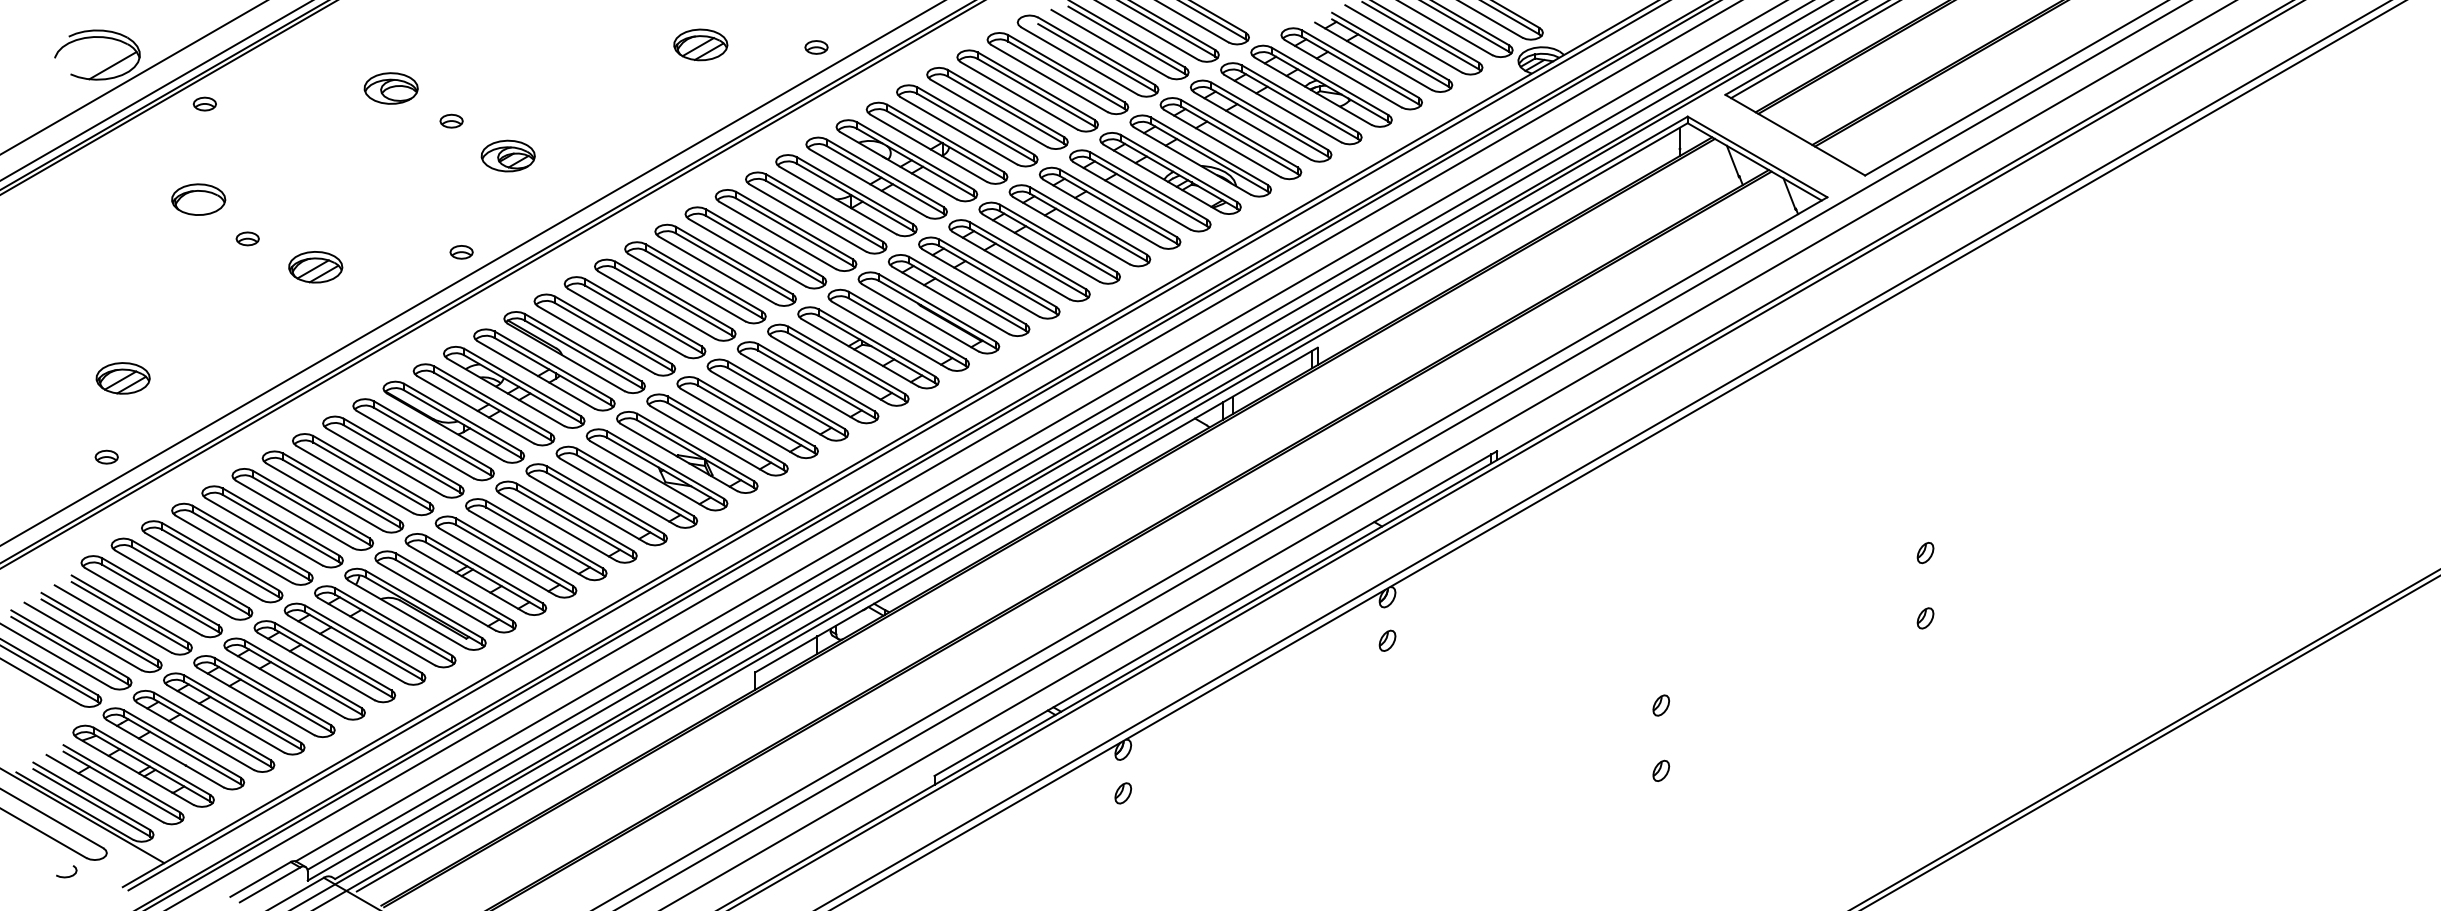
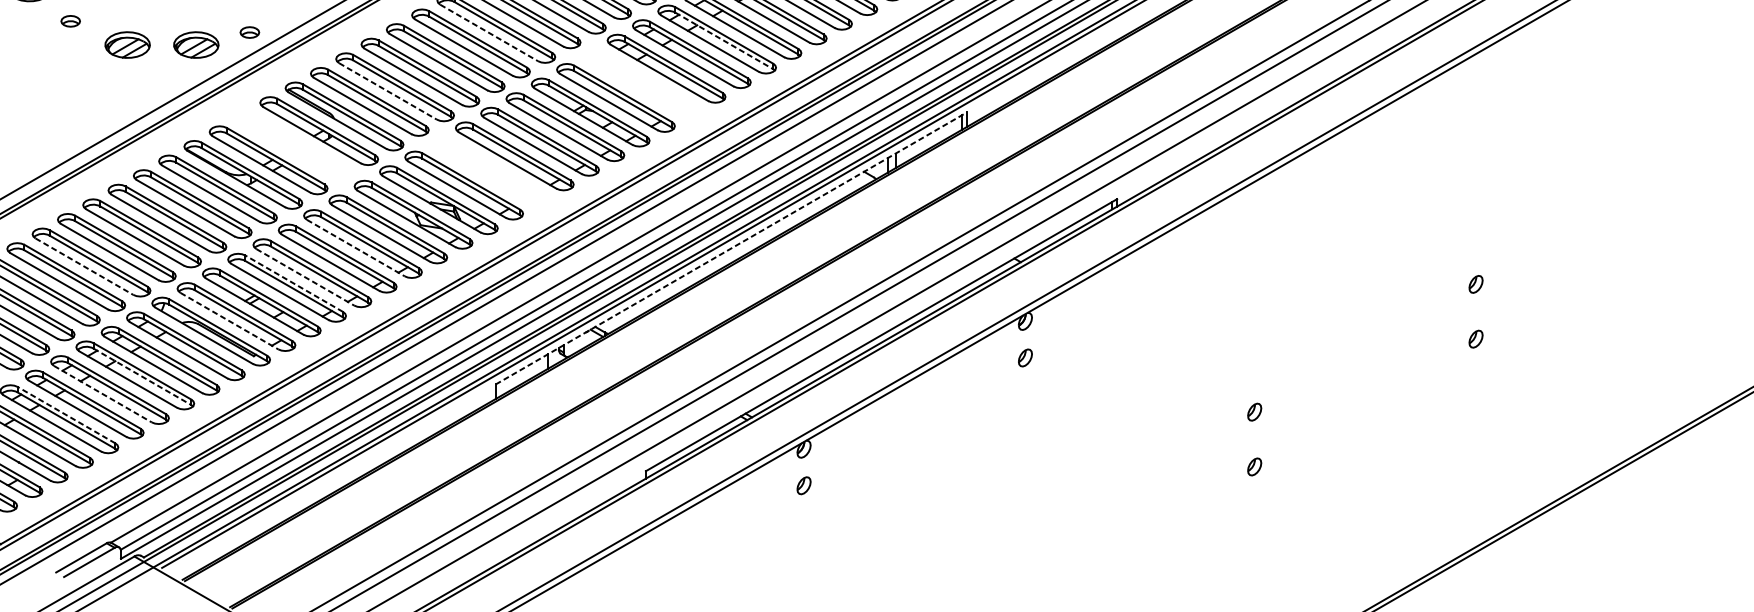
line: (747, 253) -> (489, 33), solid -> dashed
line: (1028, 262) -> (724, 41), solid -> dashed
part: (397, 267) -> (196, 45), added
part: (928, 312) -> (640, 82), removed
line: (627, 322) -> (388, 91), solid -> dashed
part: (514, 387) -> (294, 145), removed
part: (747, 417) -> (489, 170), removed
line: (588, 509) -> (356, 247), solid -> dashed
line: (1036, 510) -> (731, 248), solid -> dashed
line: (264, 532) -> (84, 267), solid -> dashed
line: (528, 544) -> (305, 277), solid -> dashed
line: (514, 551) -> (294, 283), solid -> dashed
line: (437, 597) -> (229, 321), solid -> dashed
line: (333, 663) -> (142, 376), solid -> dashed
line: (286, 684) -> (103, 394), solid -> dashed
line: (242, 708) -> (66, 414), solid -> dashed

